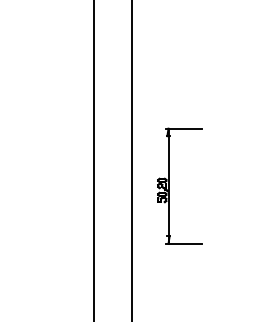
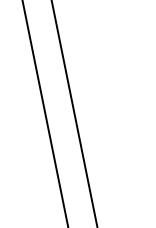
part: (169, 185) -> (110, 150), removed

